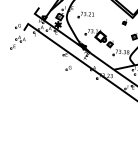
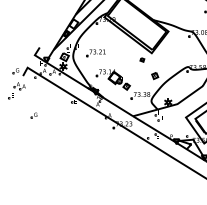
part: (68, 68) -> (33, 115), moved

